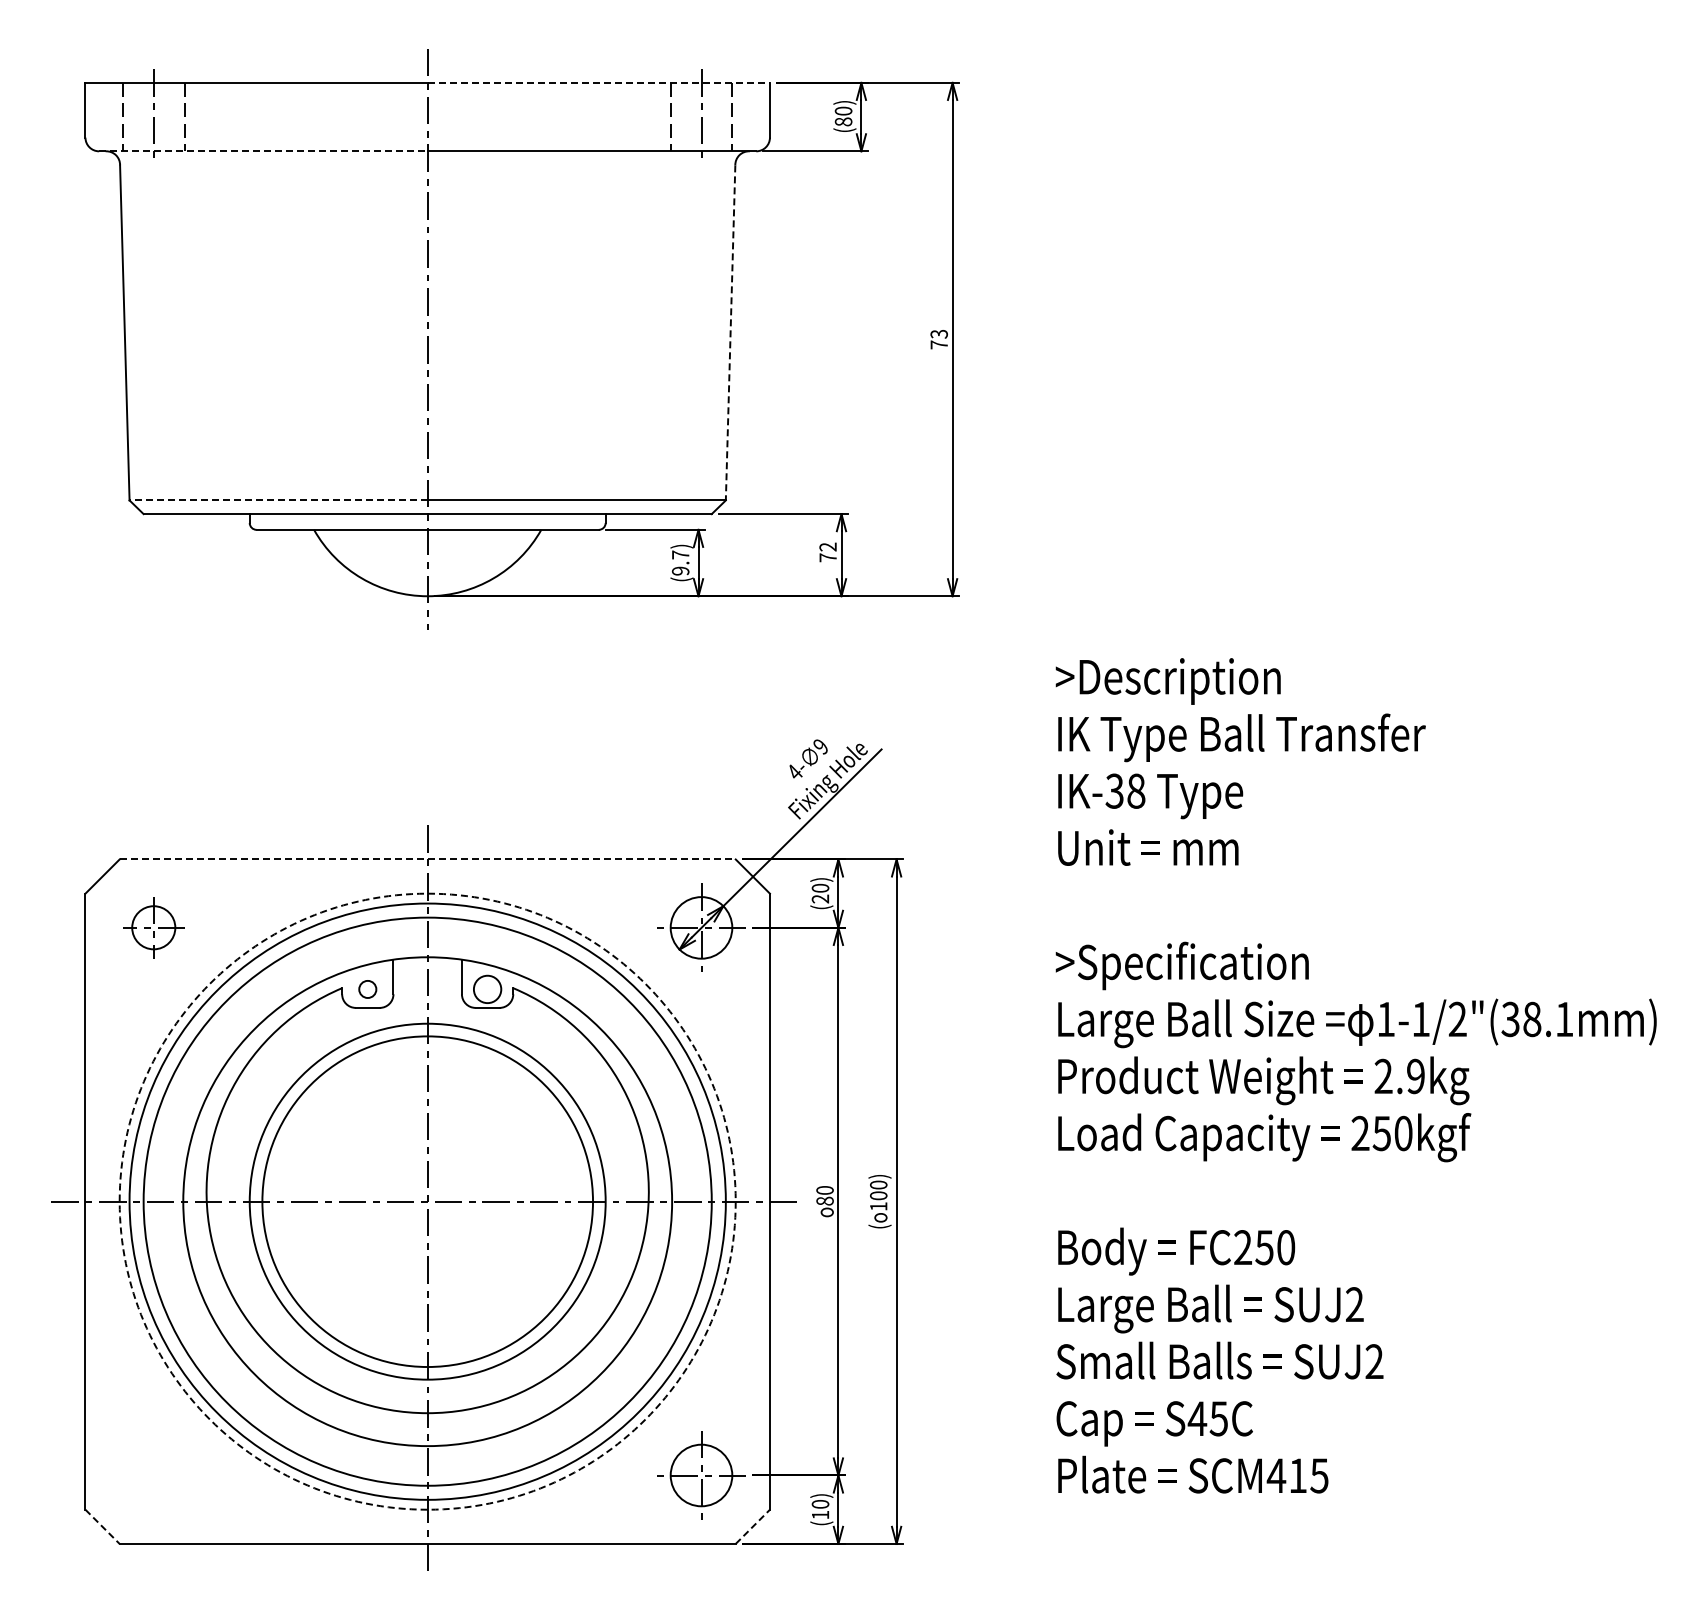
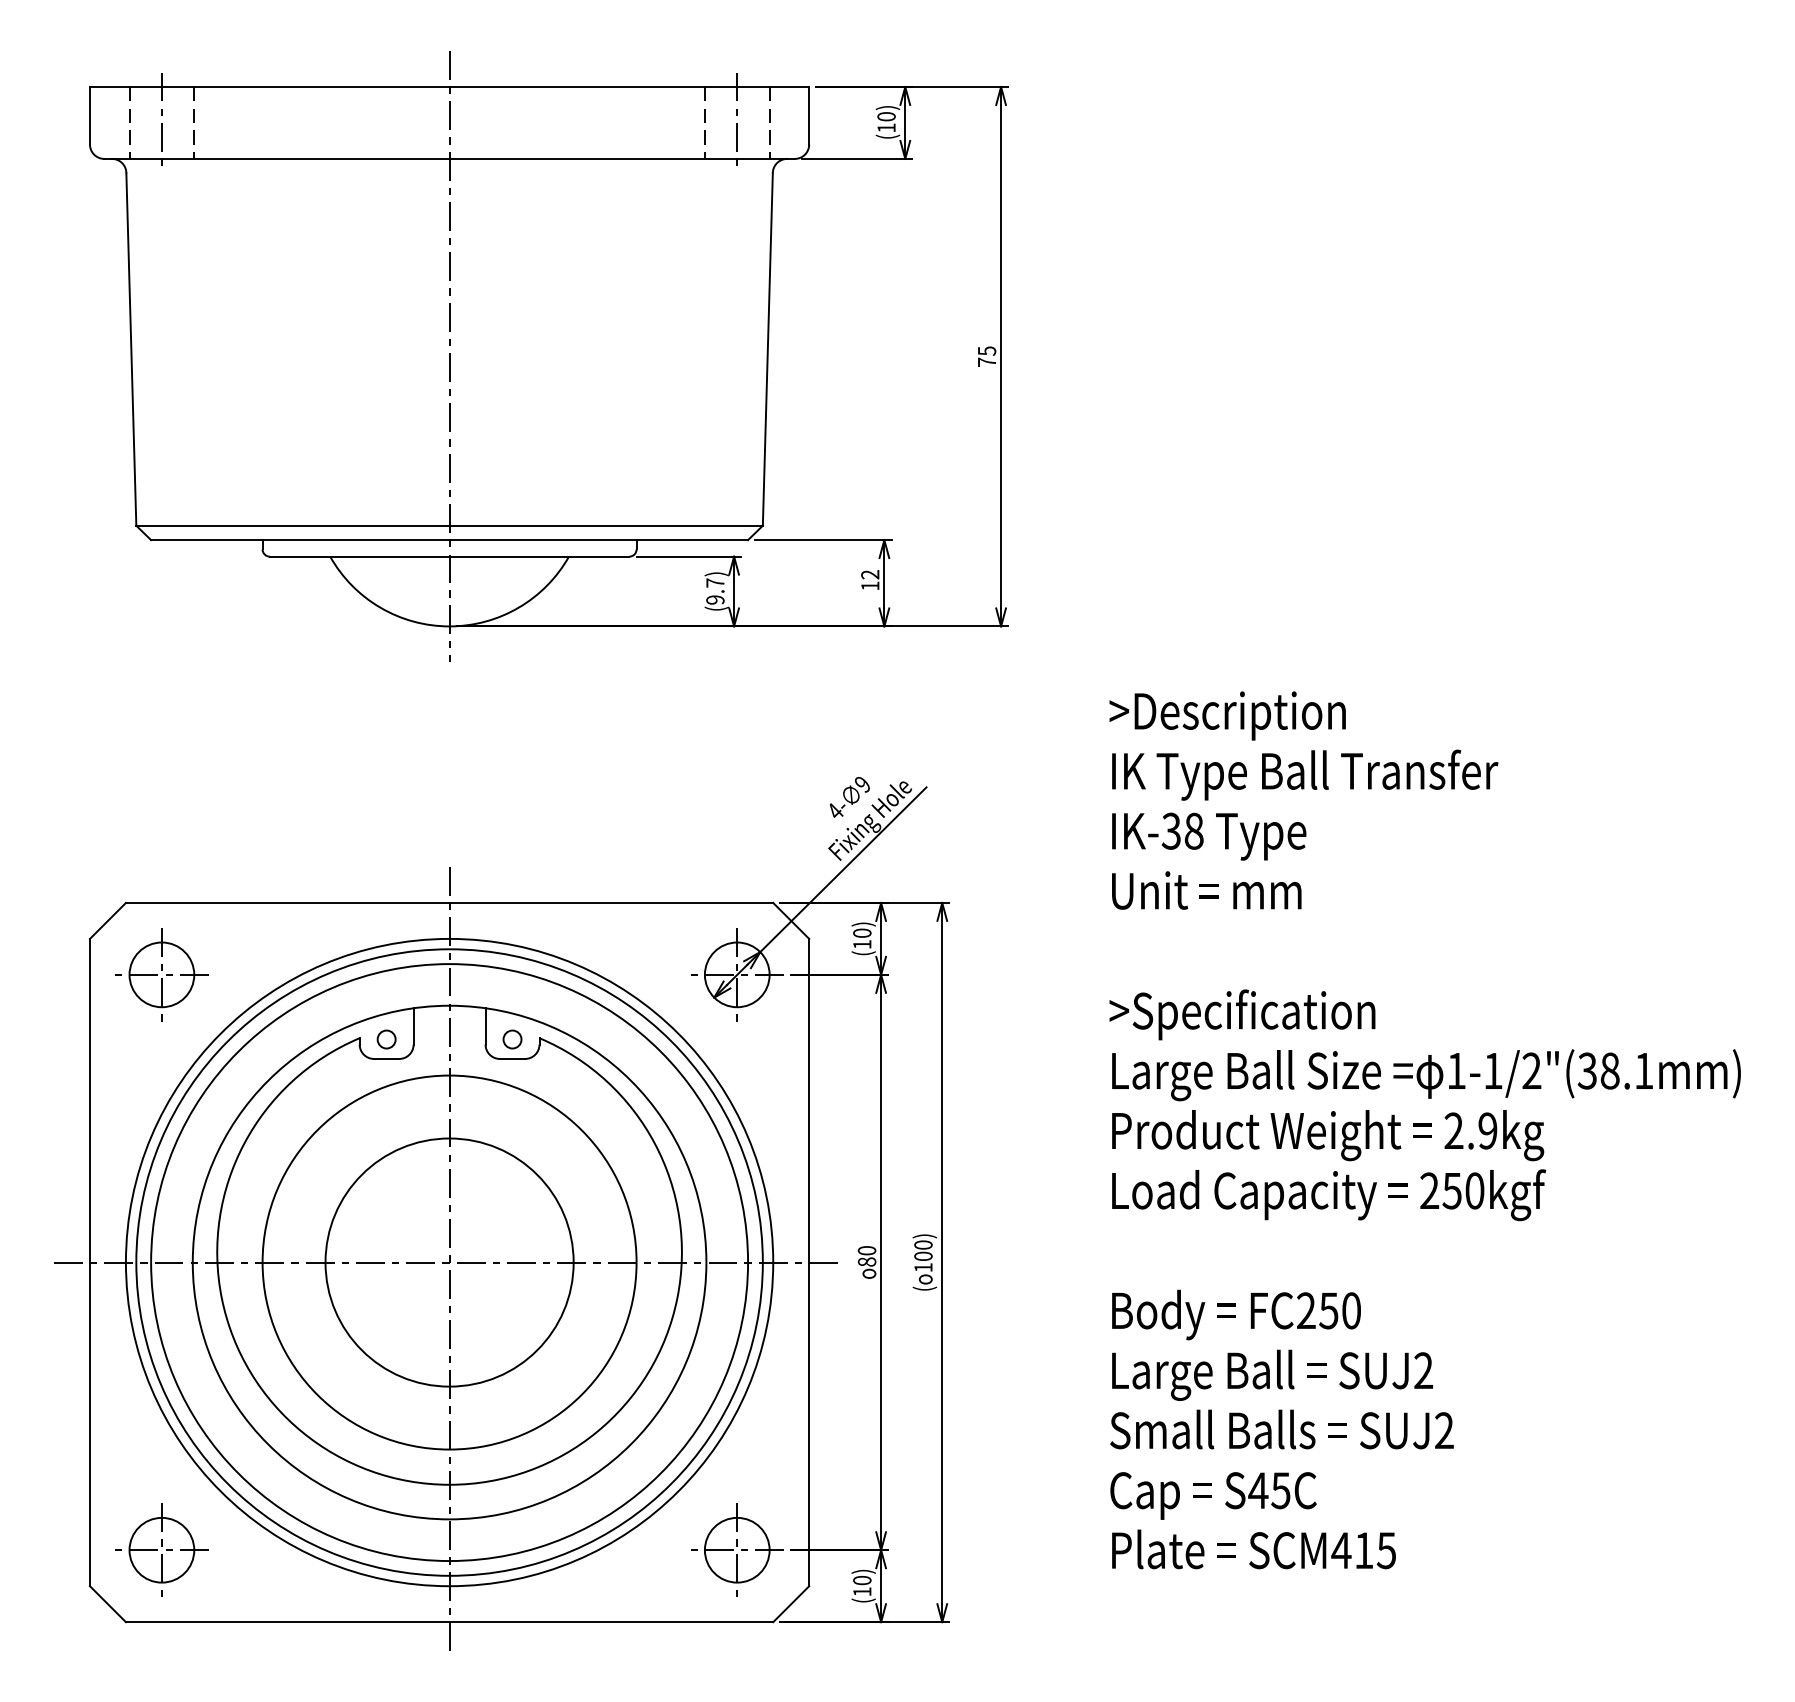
line: (599, 82) -> (630, 86), dashed -> solid
text: (843, 121) -> (886, 127), (80) -> (10)
line: (263, 151) -> (277, 159), dashed -> solid
line: (730, 332) -> (767, 349), dashed -> solid
text: (938, 333) -> (986, 350), 73 -> 75
line: (278, 500) -> (292, 525), dashed -> solid
text: (827, 557) -> (869, 585), 72 -> 12
line: (428, 859) -> (450, 903), dashed -> solid
text: (819, 898) -> (861, 943), (20) -> (10)
part: (153, 927) -> (161, 974), size x1.43
circle: (487, 989) -> (512, 1039), size x0.62
circle: (427, 1201) -> (449, 1262), dashed -> solid
circle: (427, 1201) -> (449, 1262), size x0.71
part: (153, 1475) -> (161, 1550), added
line: (753, 1526) -> (791, 1603), dashed -> solid
line: (102, 1527) -> (107, 1604), dashed -> solid

